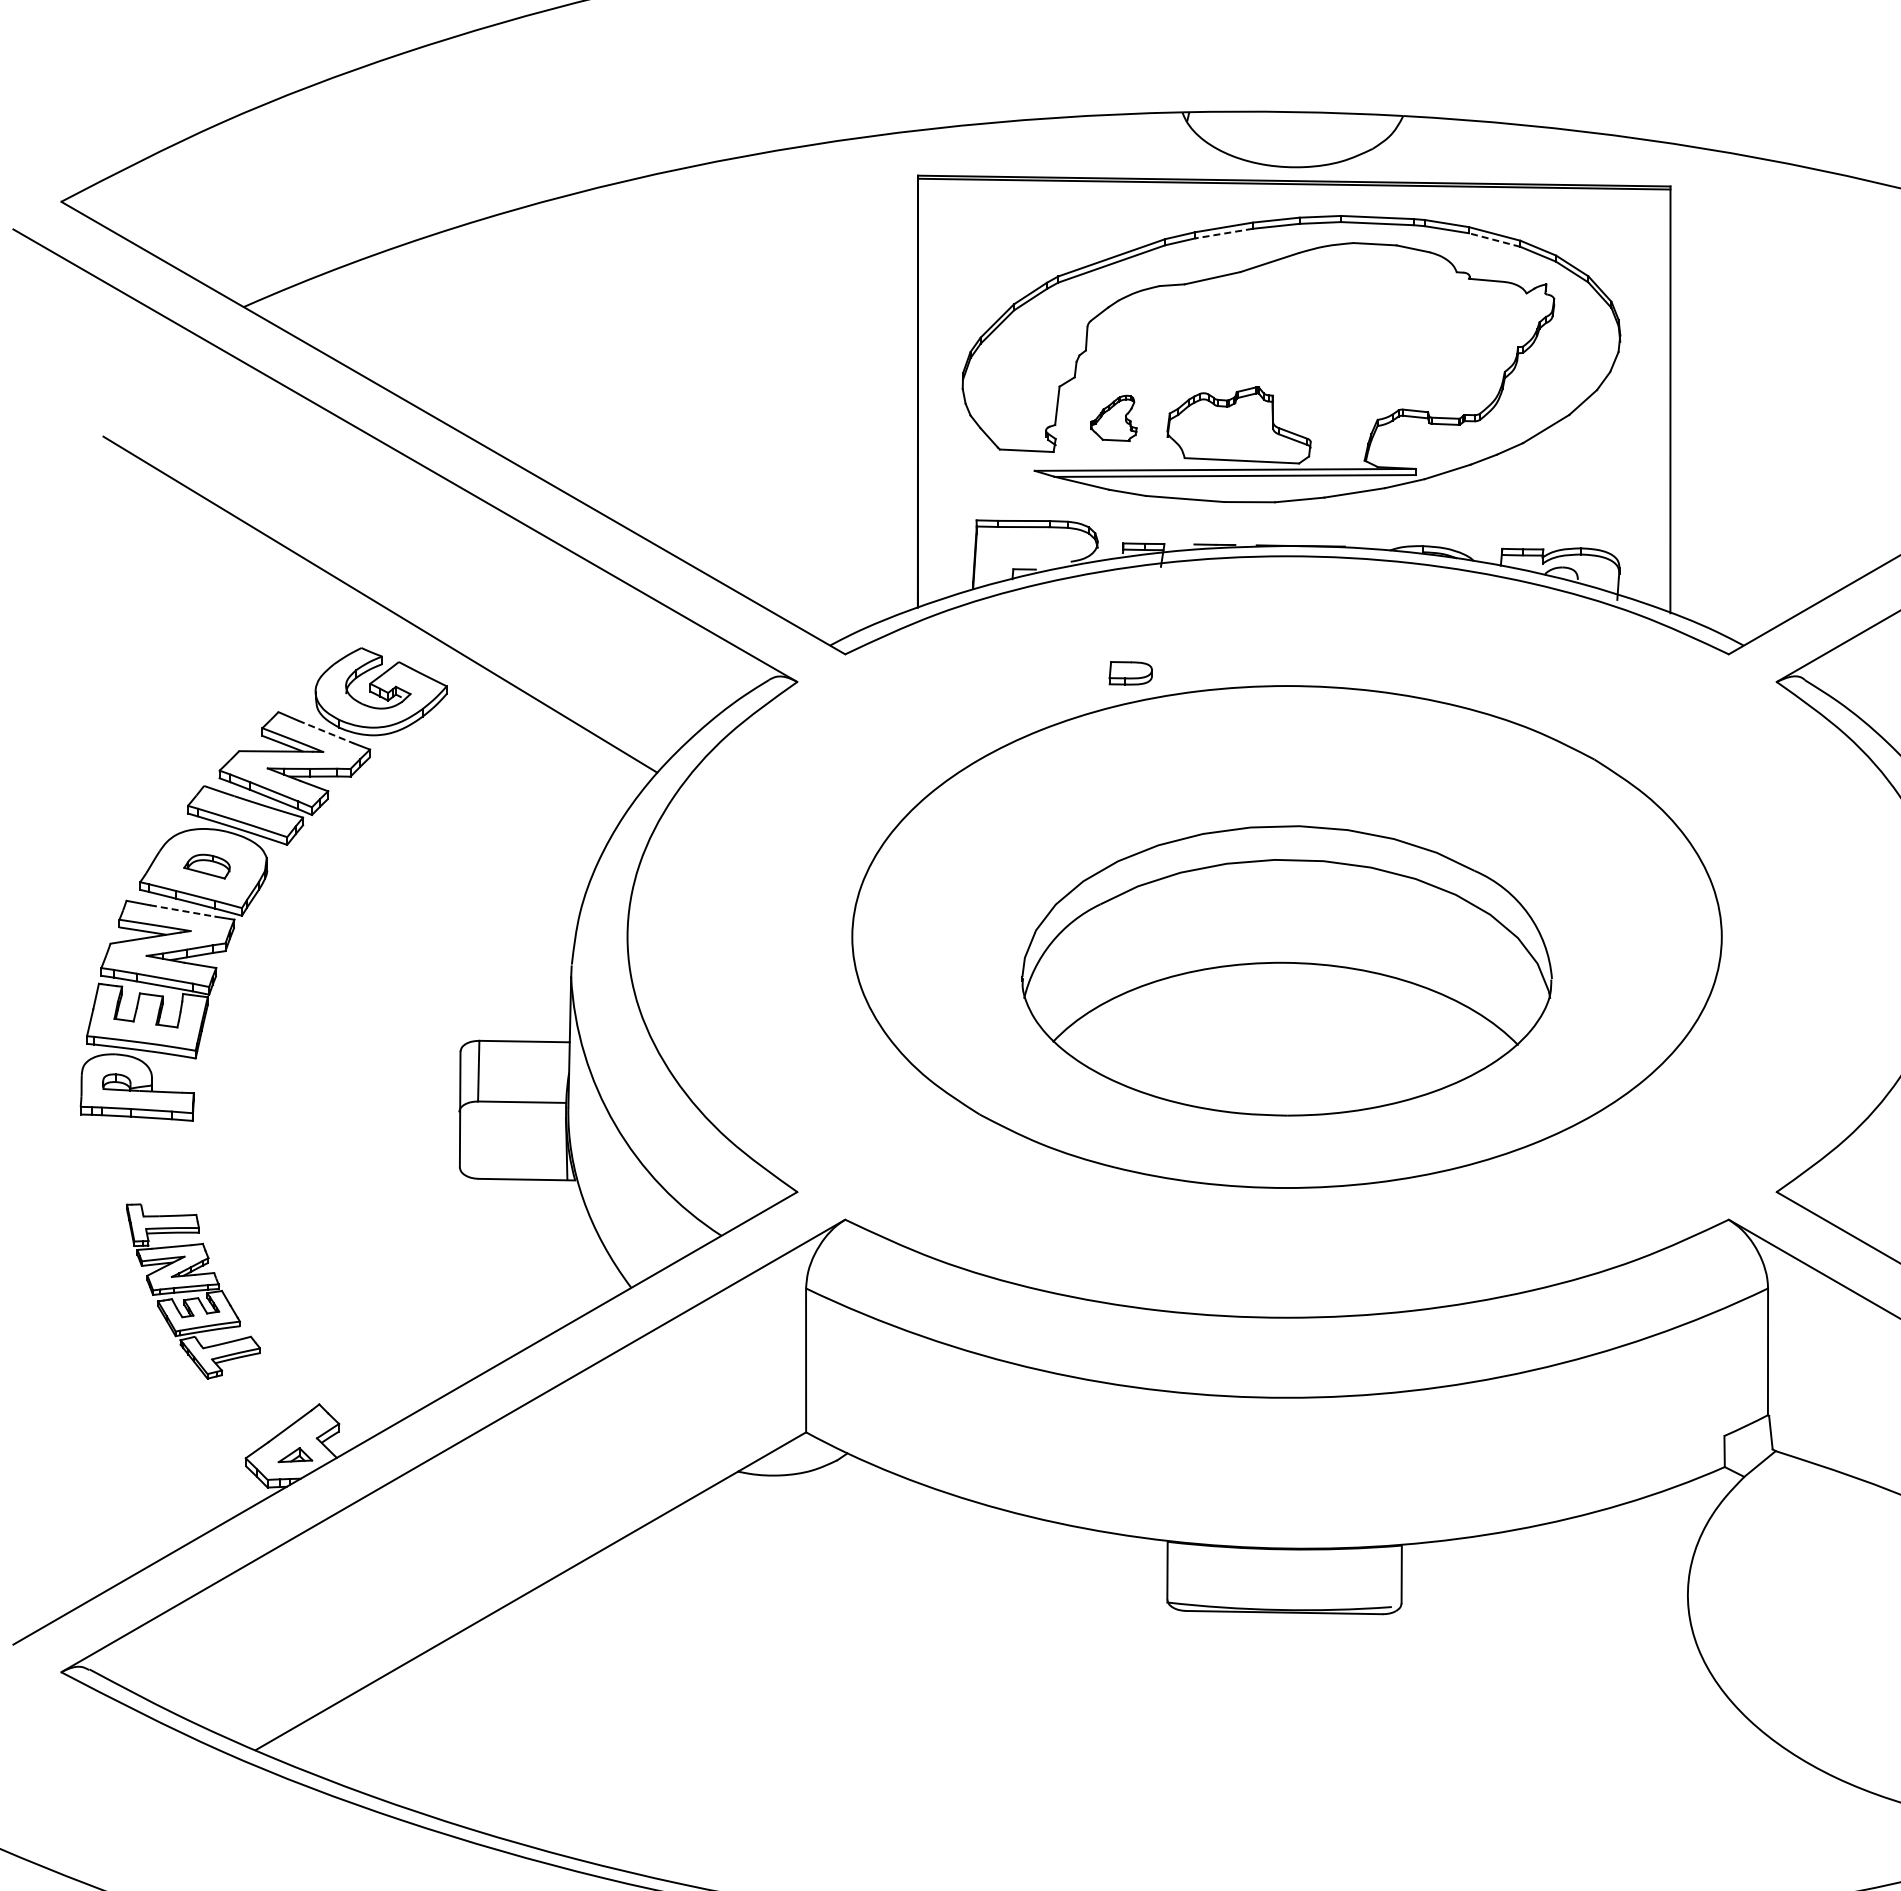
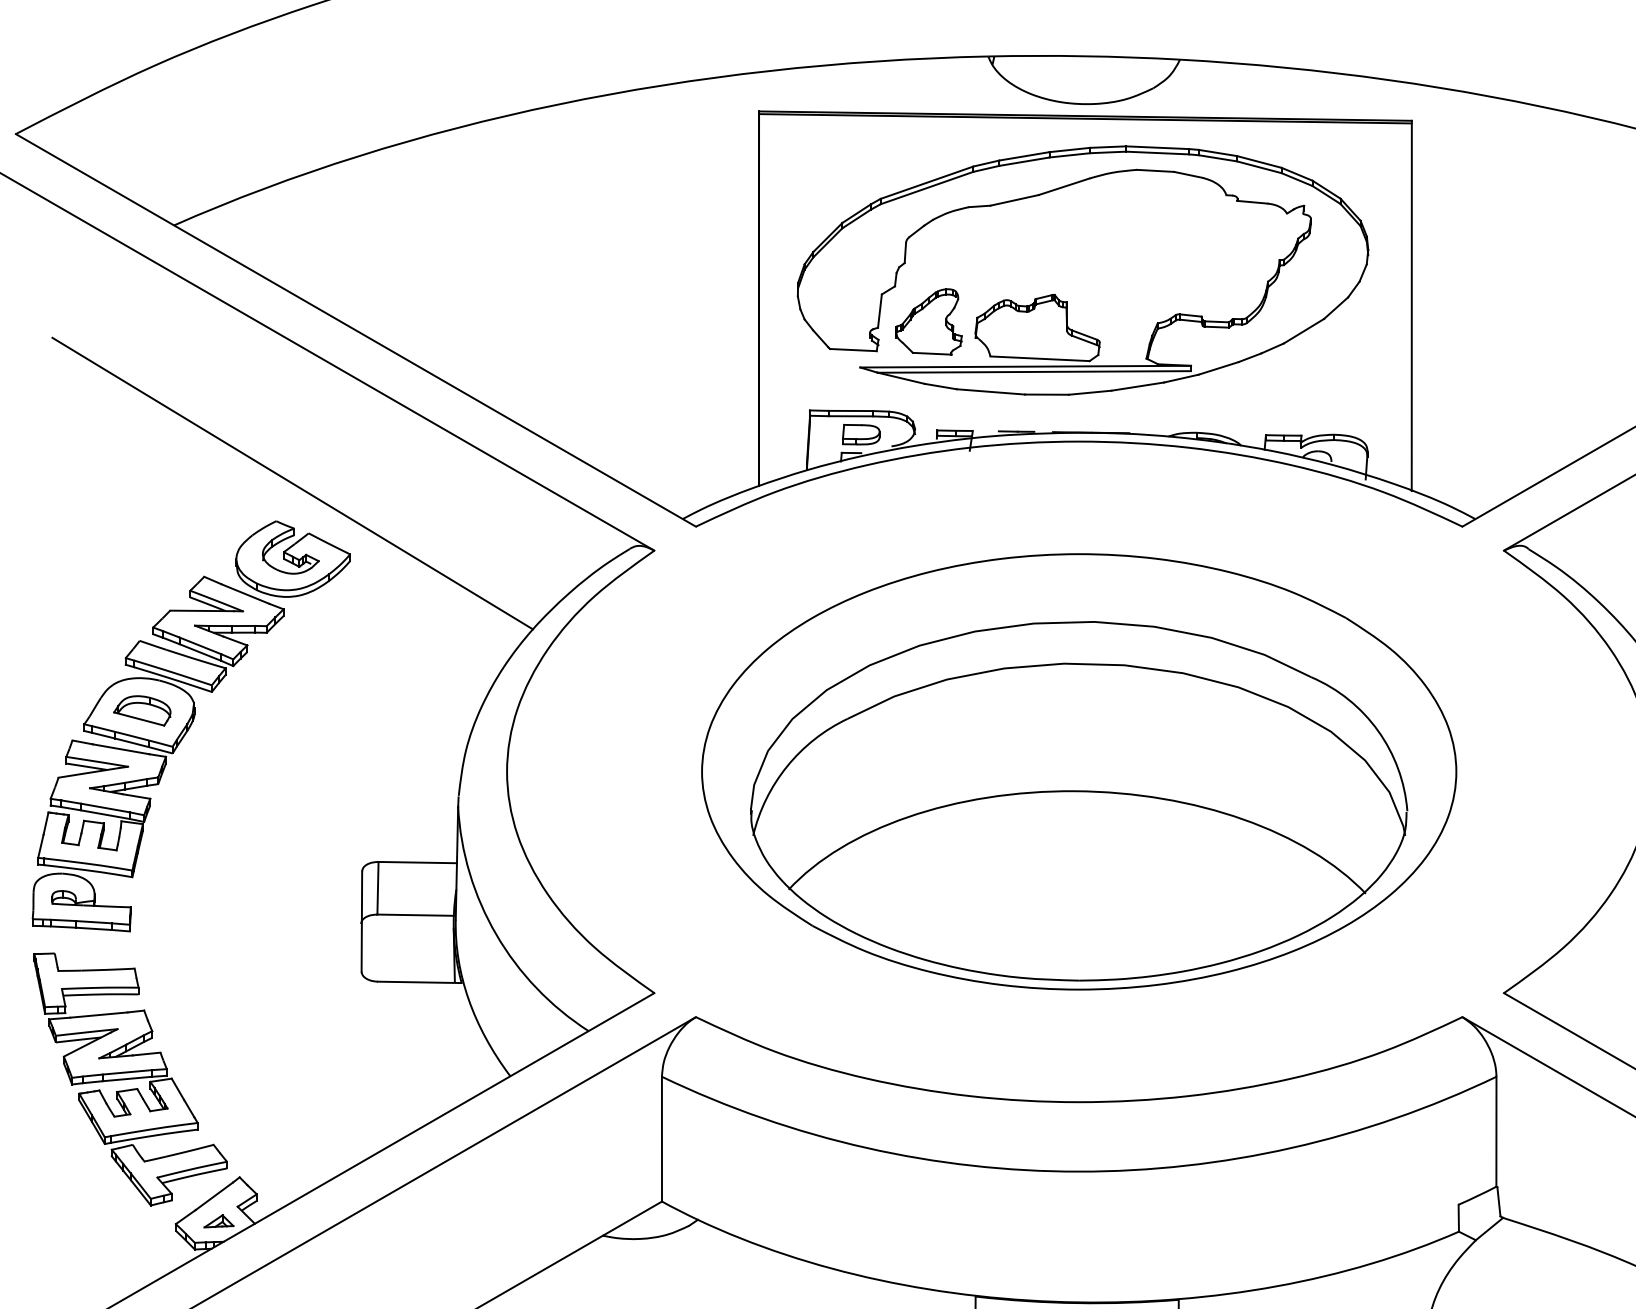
line: (1223, 233) -> (1024, 161), dashed -> solid
line: (1494, 240) -> (1259, 167), dashed -> solid
part: (1113, 418) -> (928, 322), size x1.67
part: (1130, 673) -> (860, 434), moved
line: (326, 732) -> (245, 594), dashed -> solid
part: (206, 866) -> (141, 710), size x1.43
line: (183, 911) -> (121, 749), dashed -> solid
part: (1287, 970) -> (1079, 800), size x1.43
part: (193, 1291) -> (130, 1079), size x1.67

